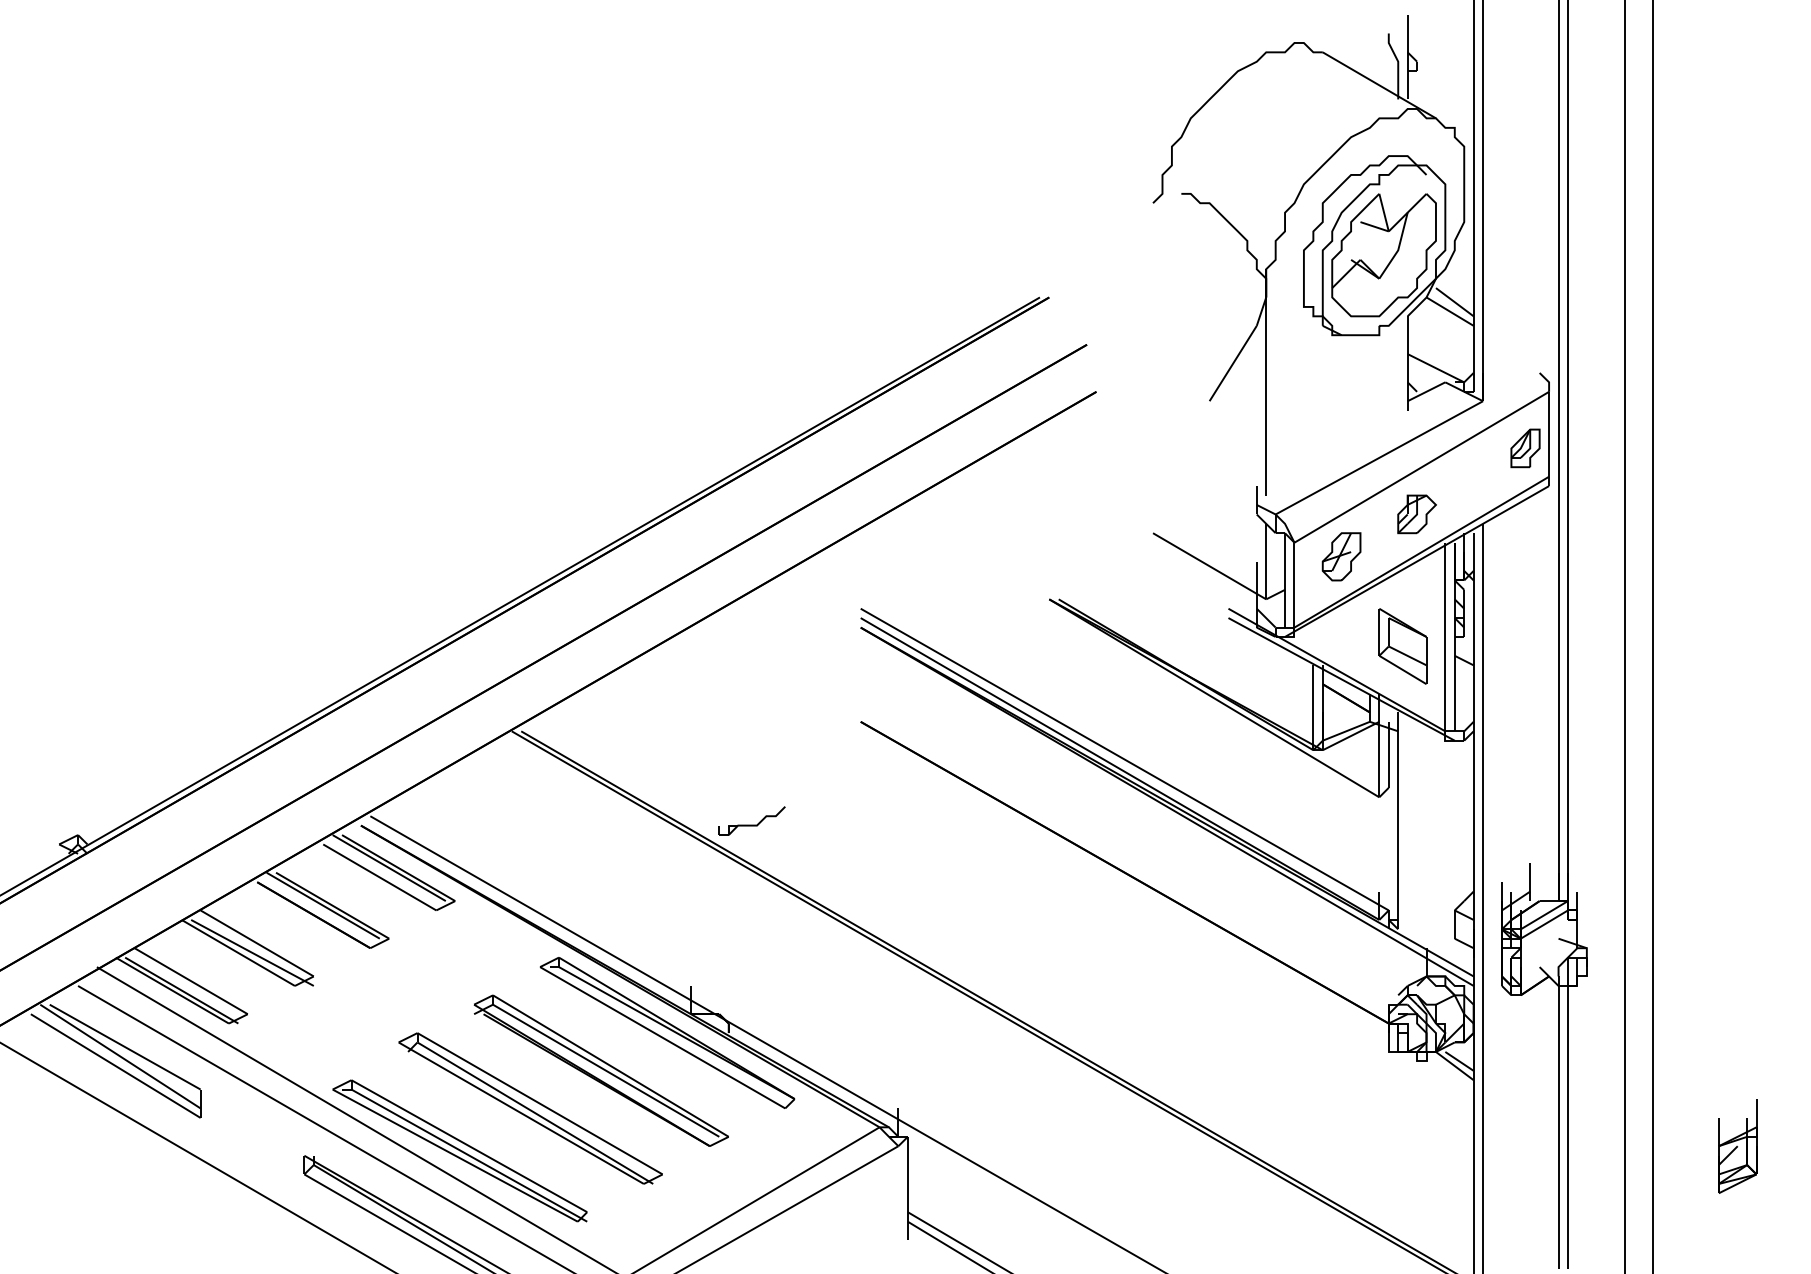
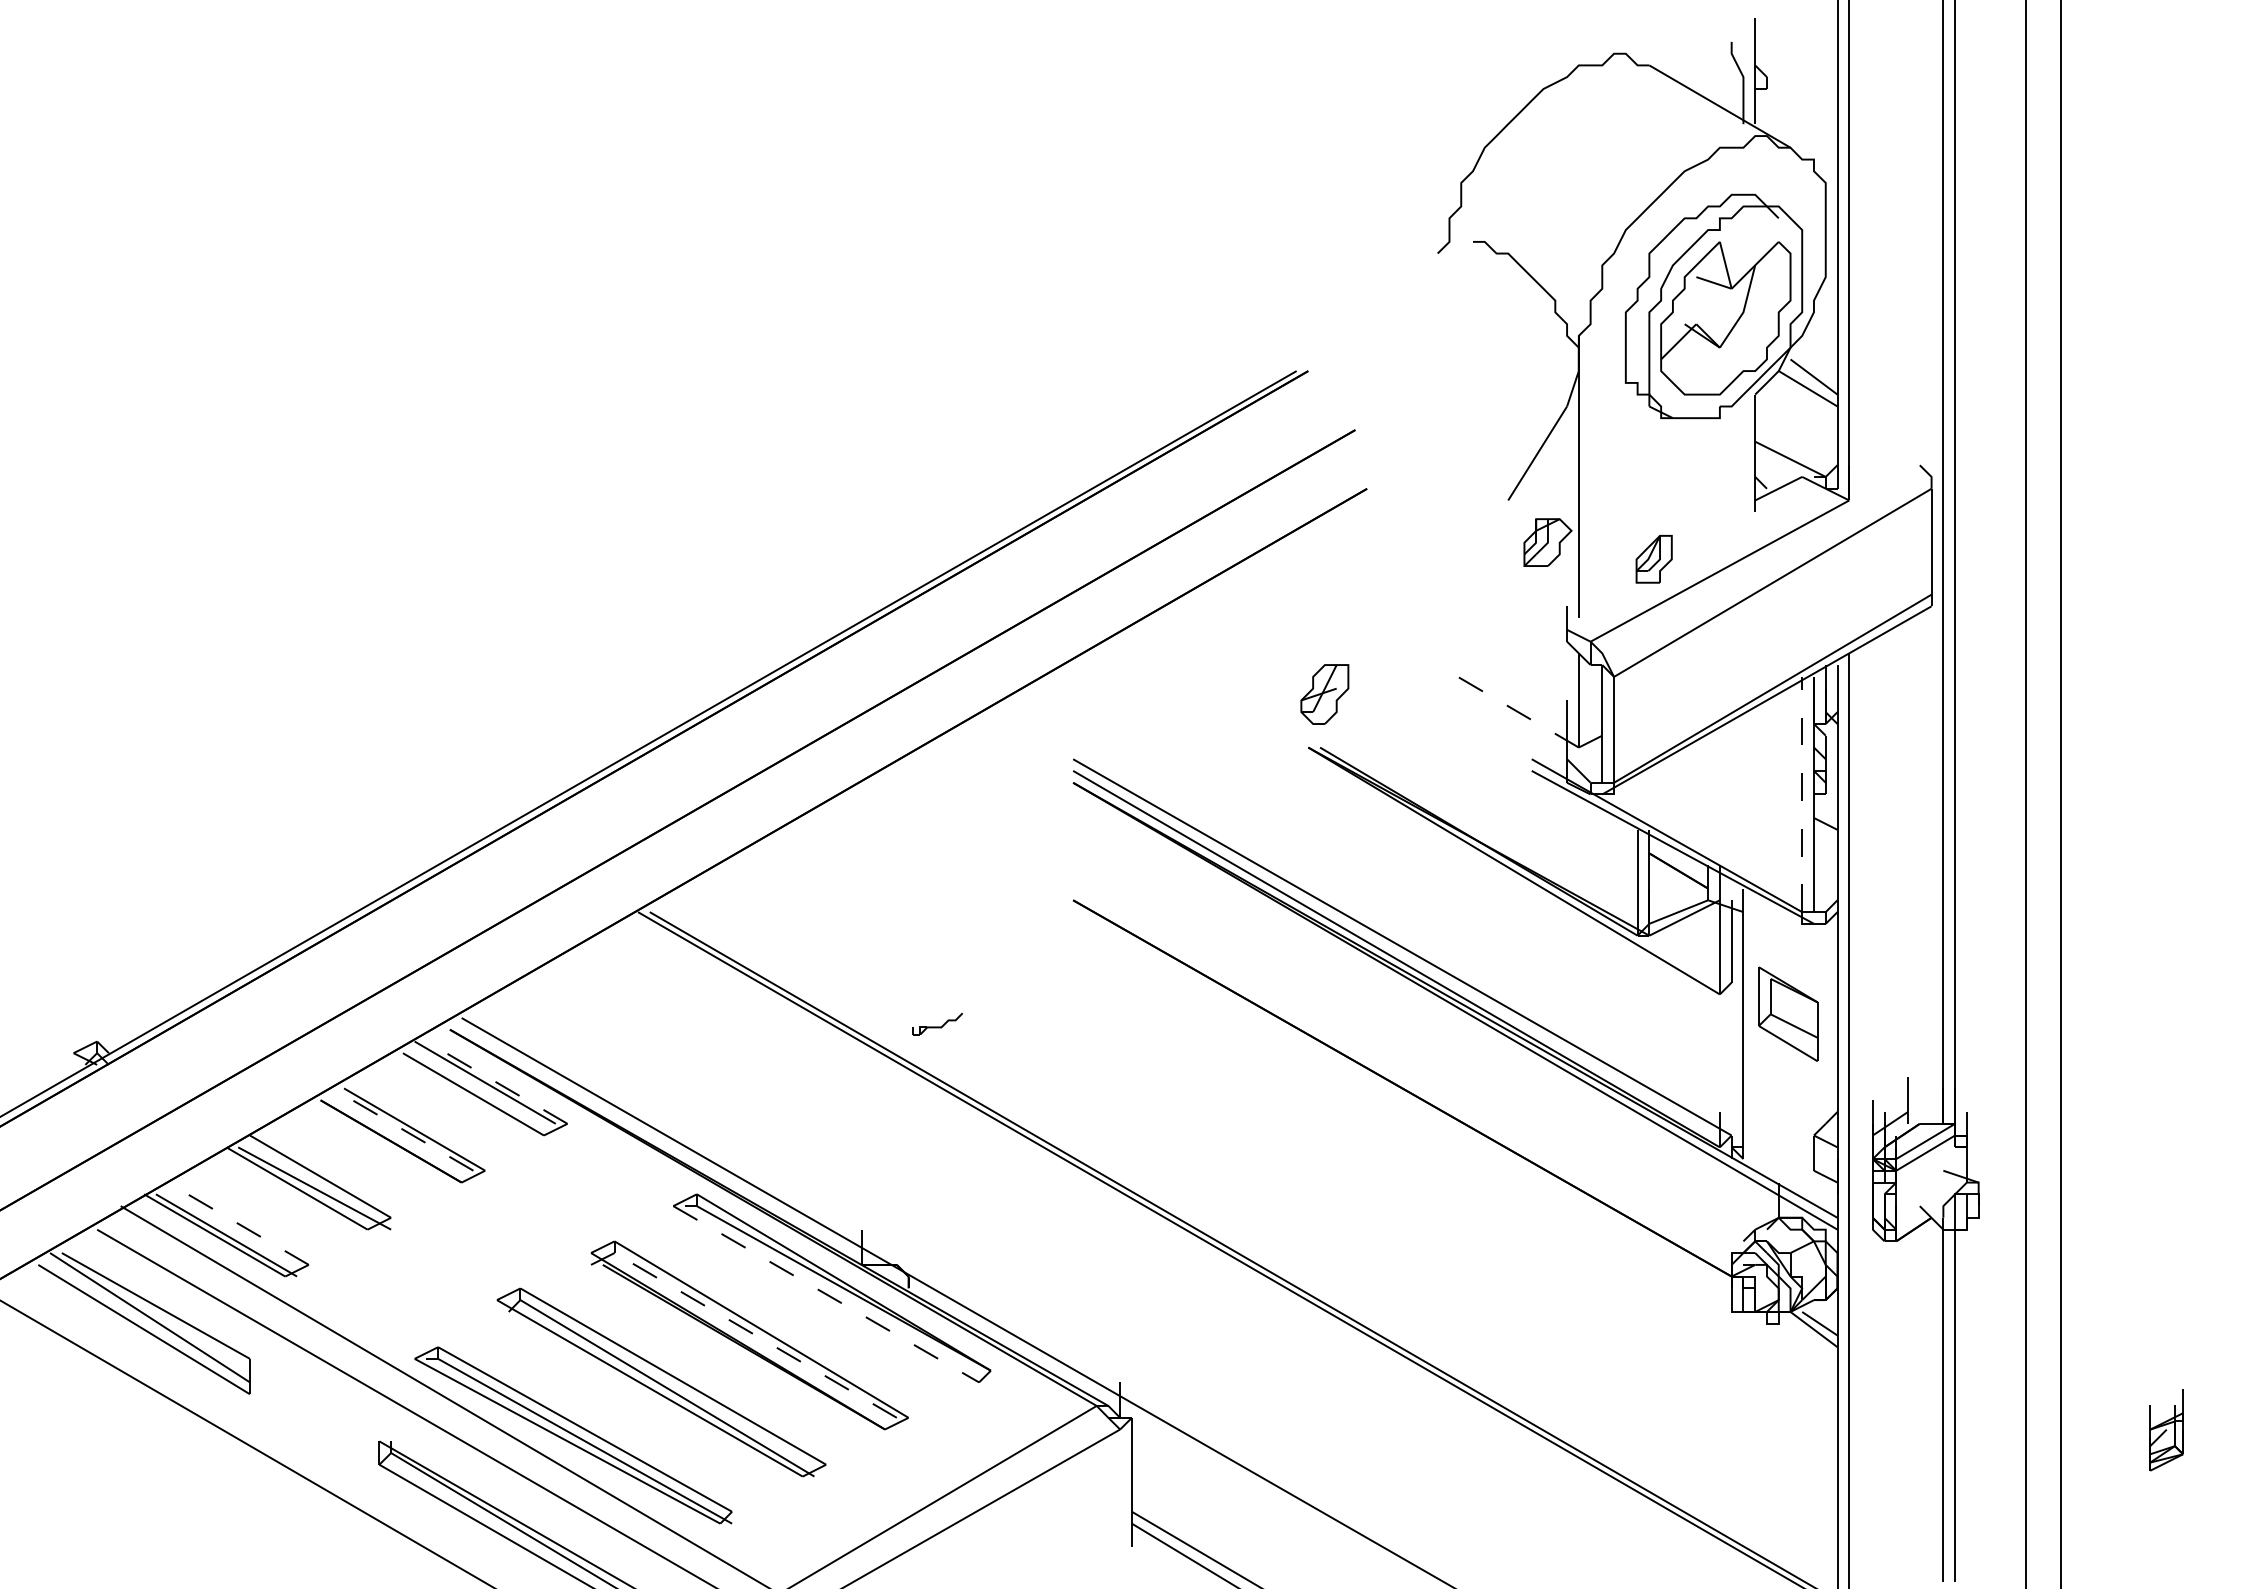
part: (1524, 448) -> (1653, 559), moved
part: (1416, 514) -> (1547, 542), moved
part: (1341, 556) -> (1324, 694), moved
line: (1209, 566) -> (1508, 706), solid -> dashed
line: (1445, 637) -> (1802, 794), solid -> dashed
part: (1403, 645) -> (1788, 1013), moved
part: (751, 820) -> (937, 1023), size x0.6
line: (398, 867) -> (496, 1082), solid -> dashed
line: (322, 905) -> (402, 1129), solid -> dashed
line: (191, 981) -> (238, 1223), solid -> dashed
line: (662, 1037) -> (826, 1294), solid -> dashed
line: (605, 1070) -> (755, 1335), solid -> dashed
part: (1737, 1146) -> (2166, 1429), size x0.7

